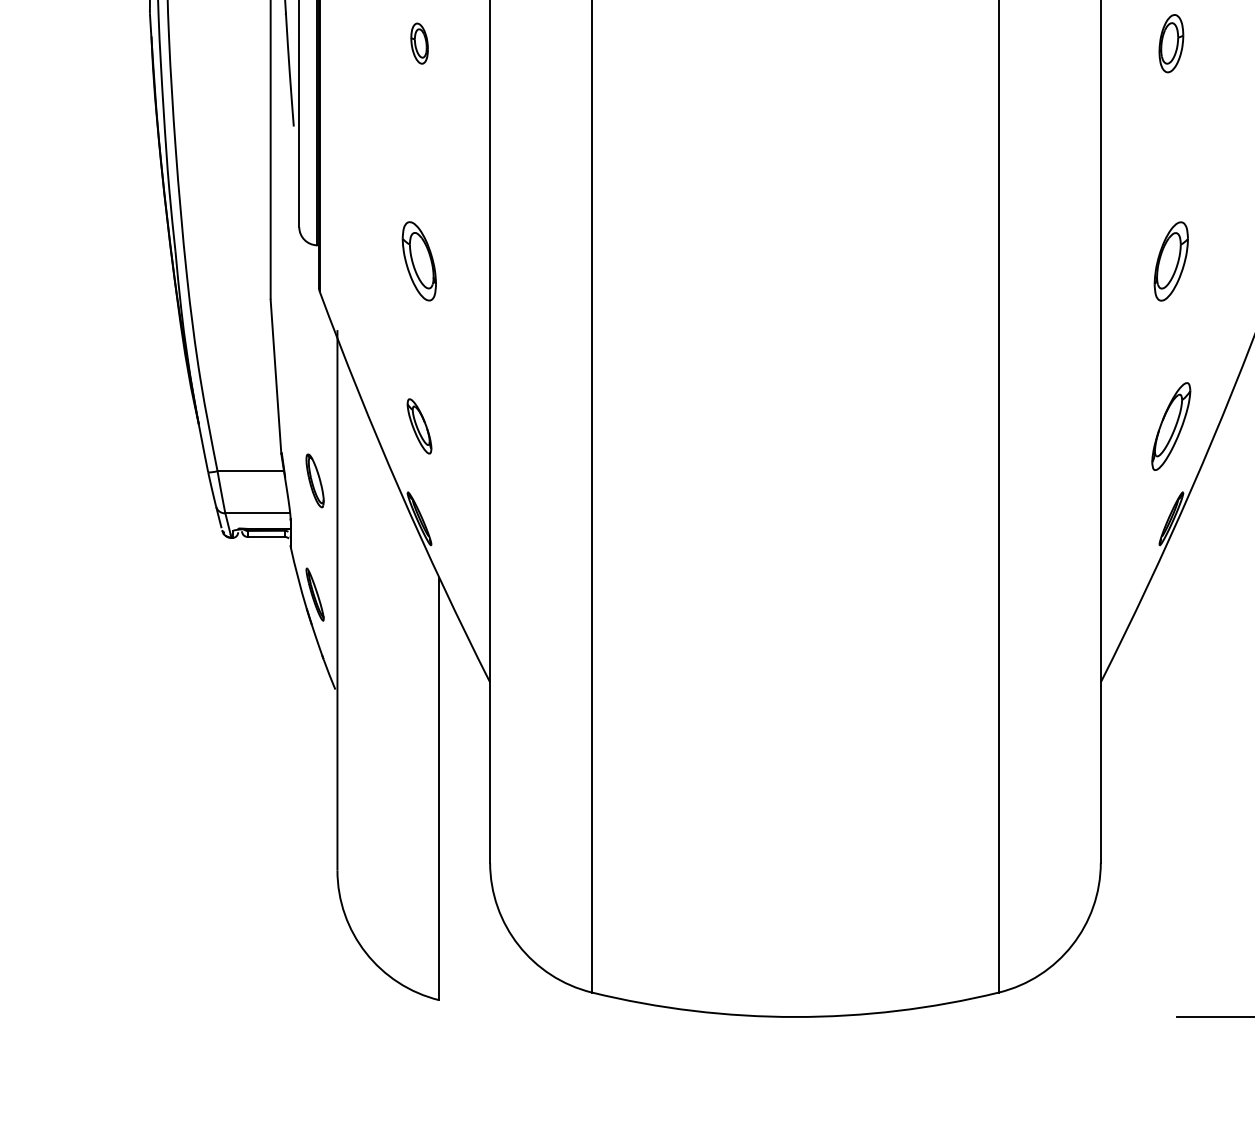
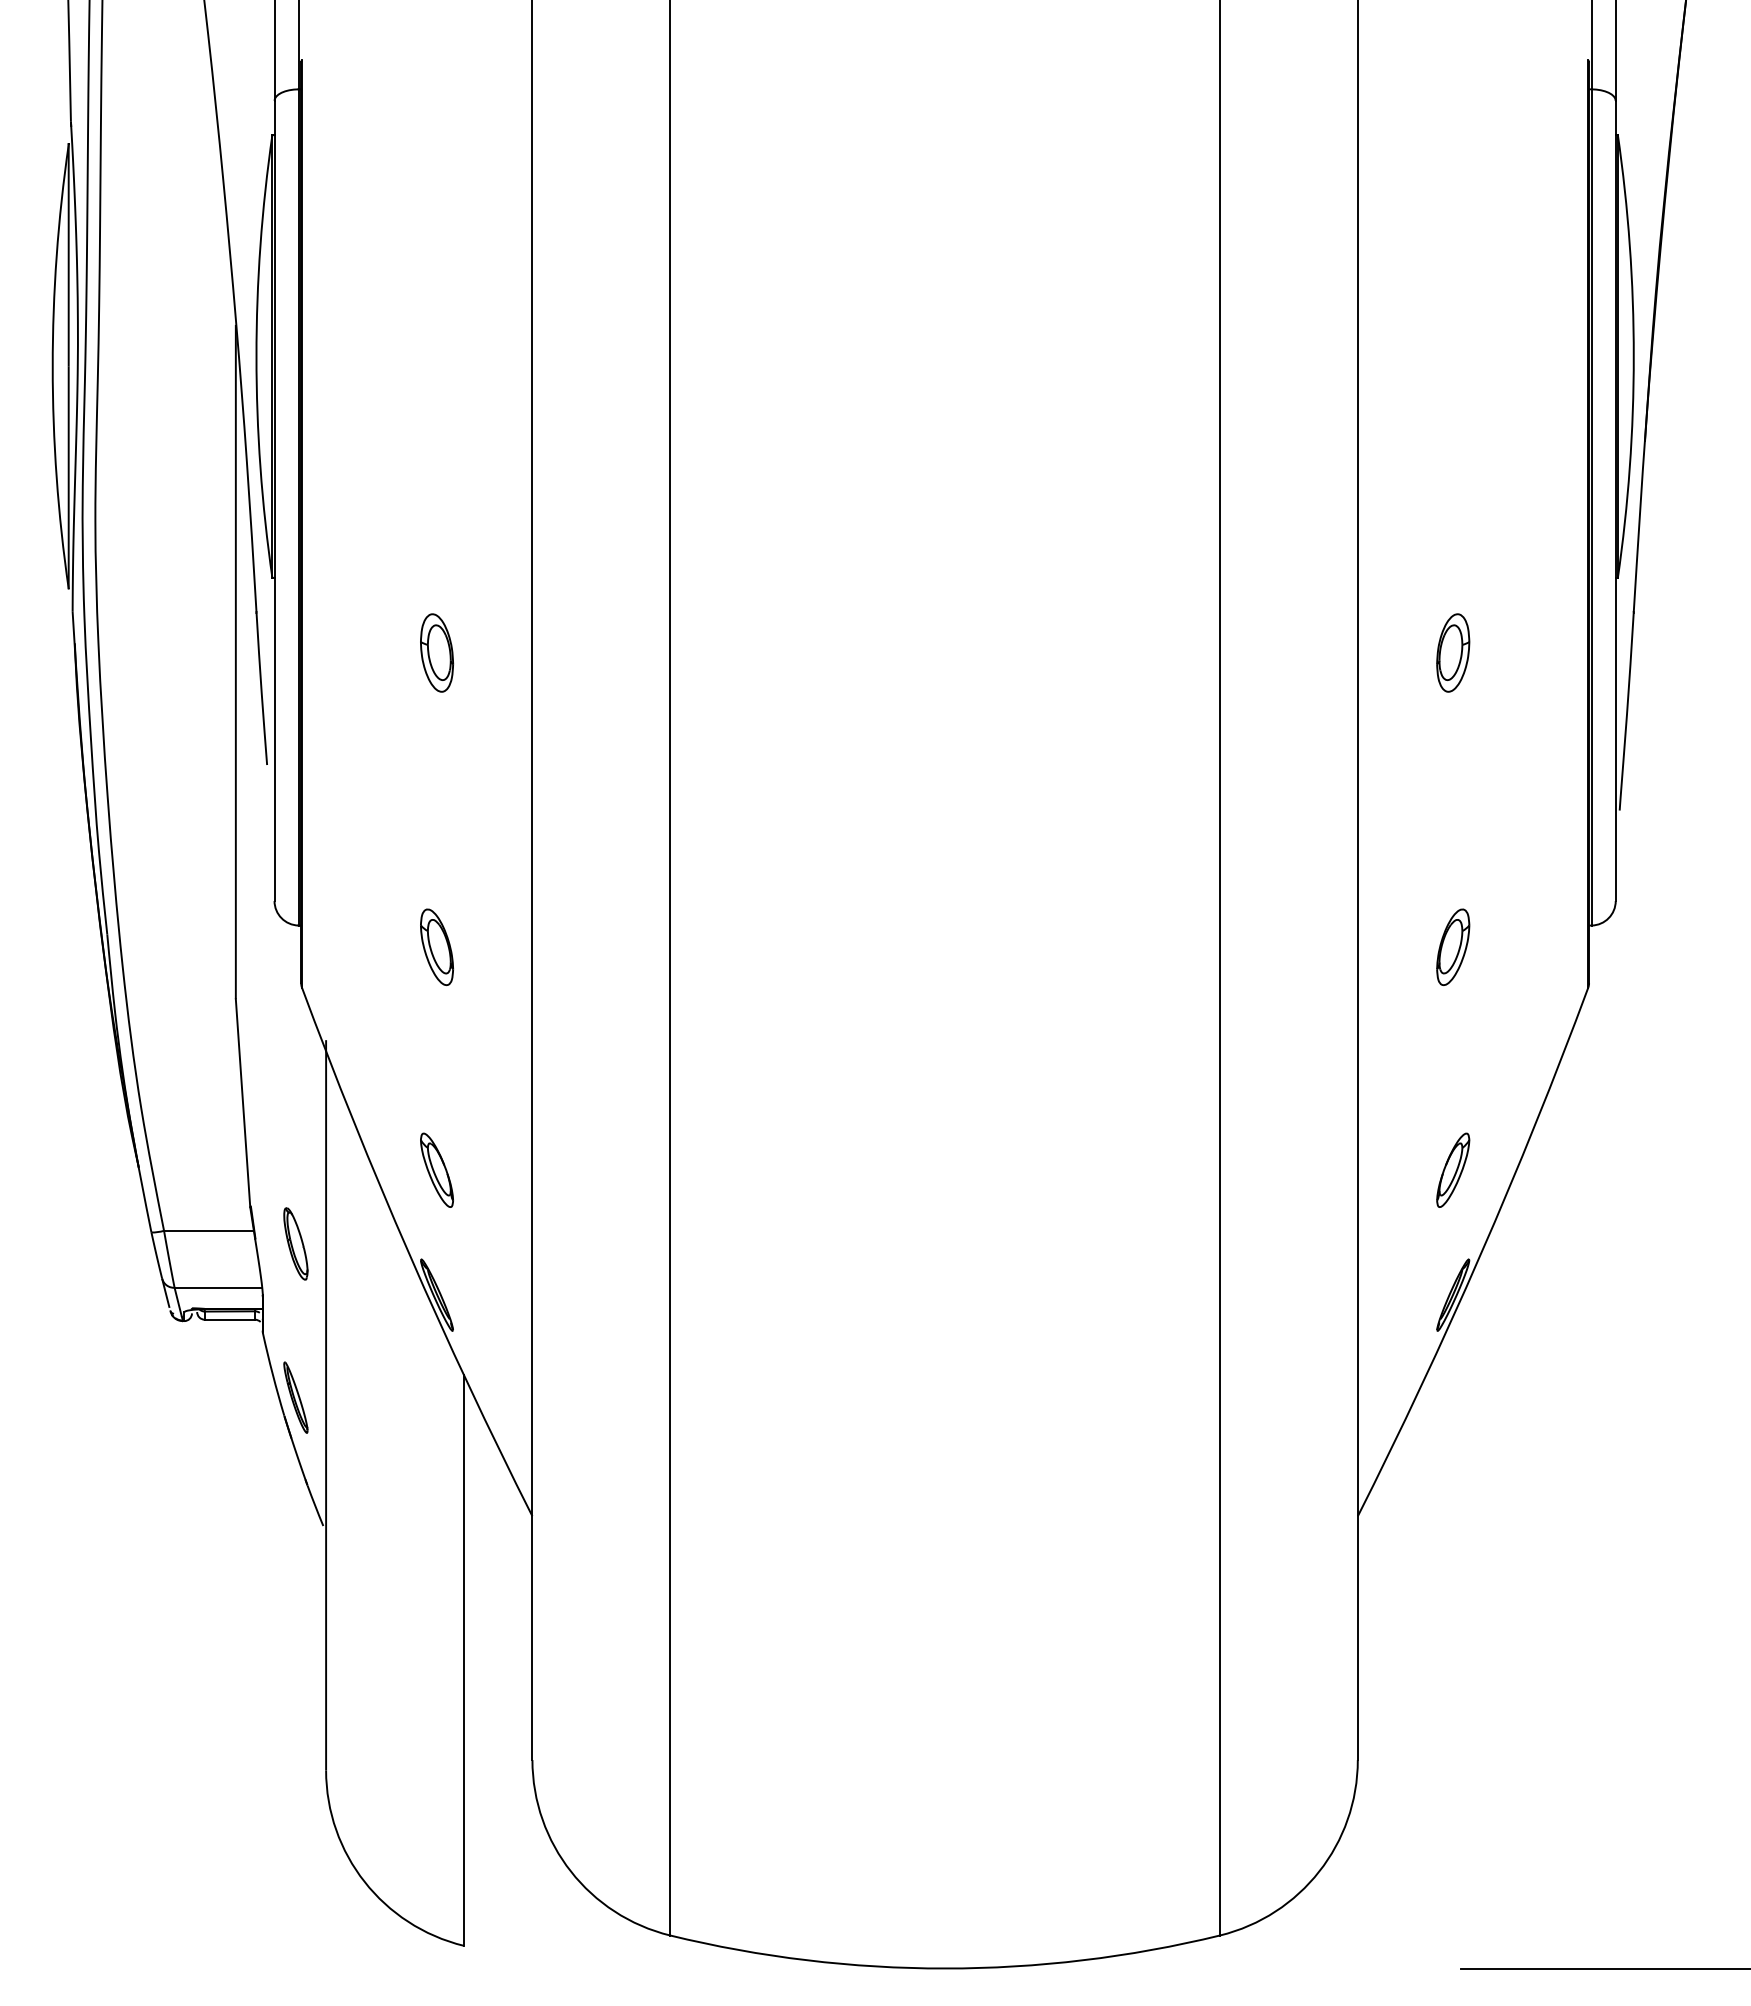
part: (419, 43) -> (437, 652), size x1.43
part: (1171, 260) -> (1453, 946), size x0.71
part: (419, 261) -> (437, 947), size x0.71
part: (1171, 425) -> (1453, 1169), size x0.62

